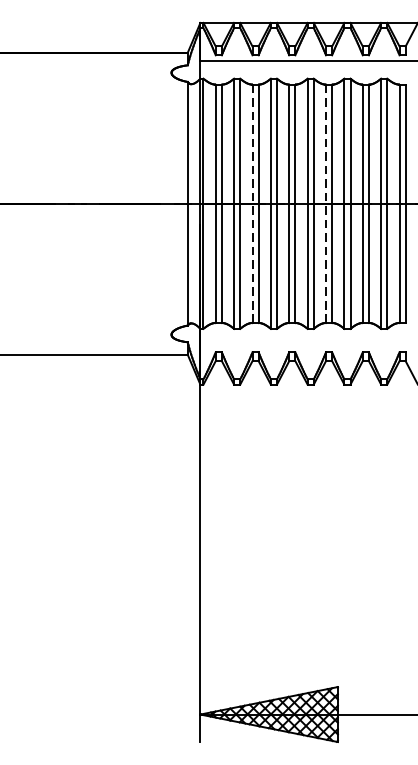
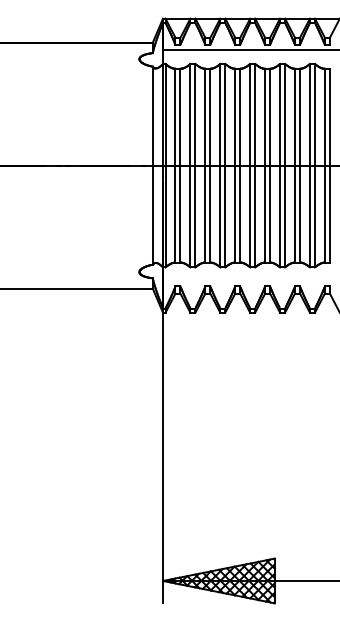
line: (252, 203) -> (205, 165), dashed -> solid
line: (326, 203) -> (265, 165), dashed -> solid

